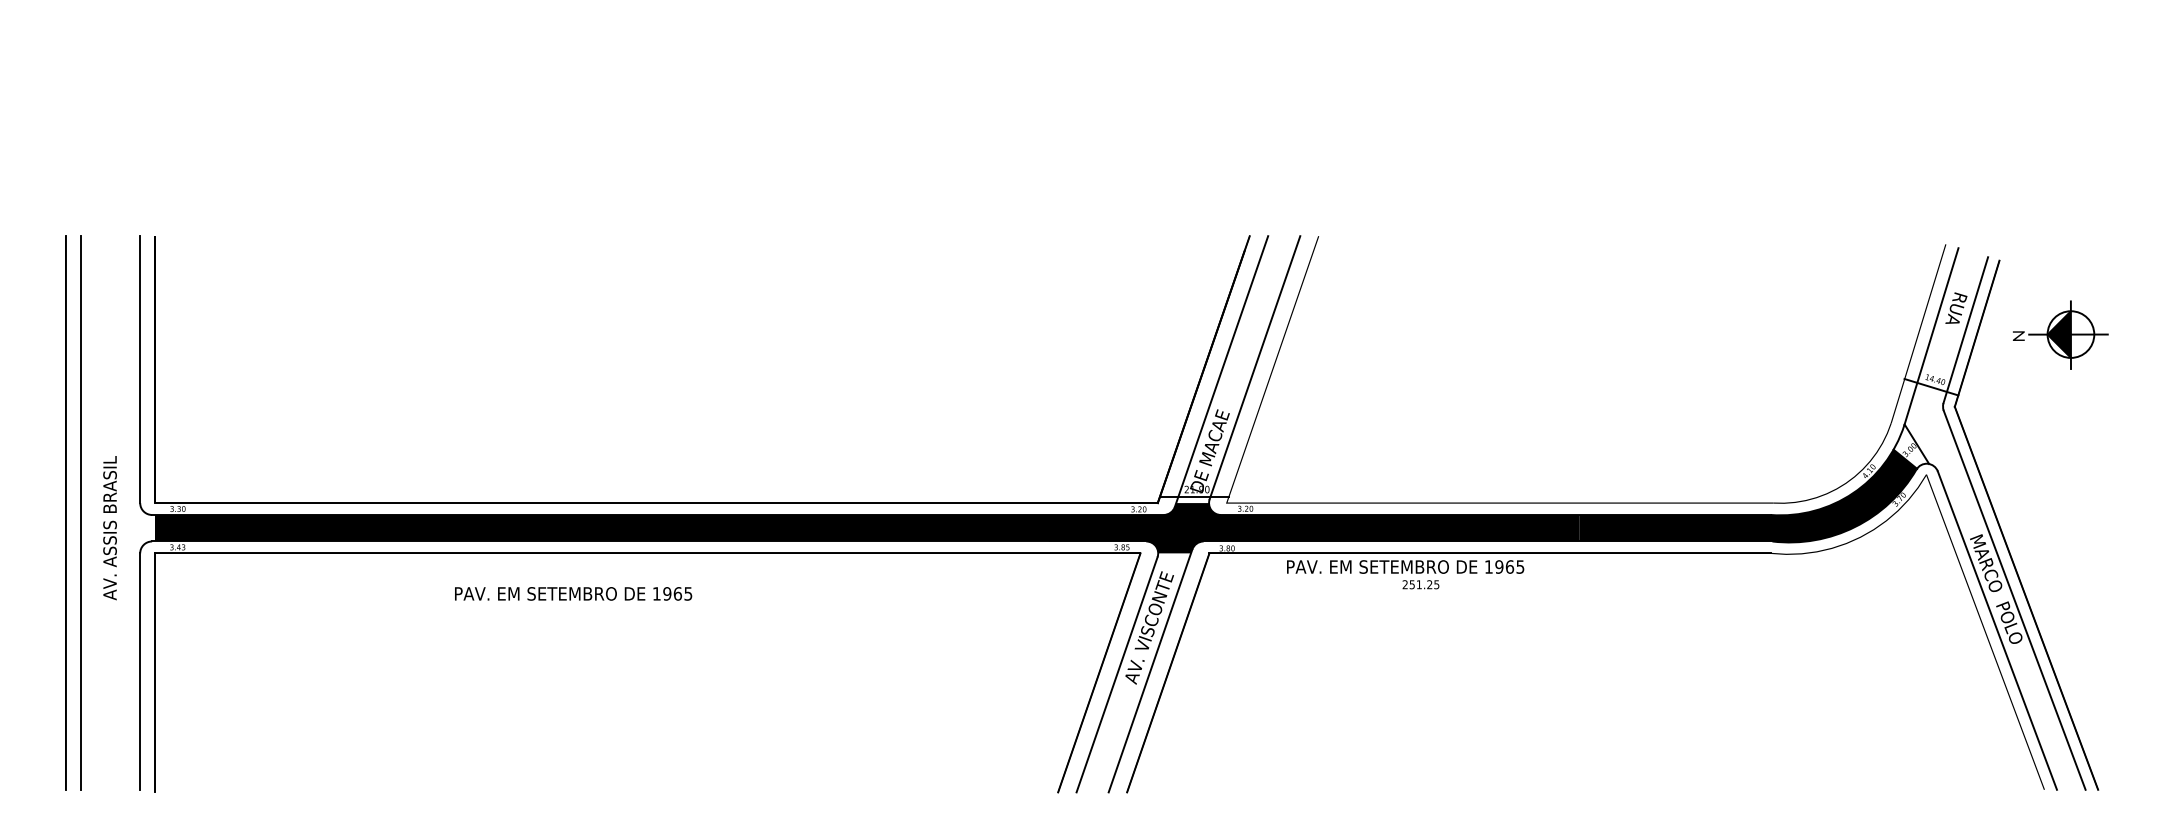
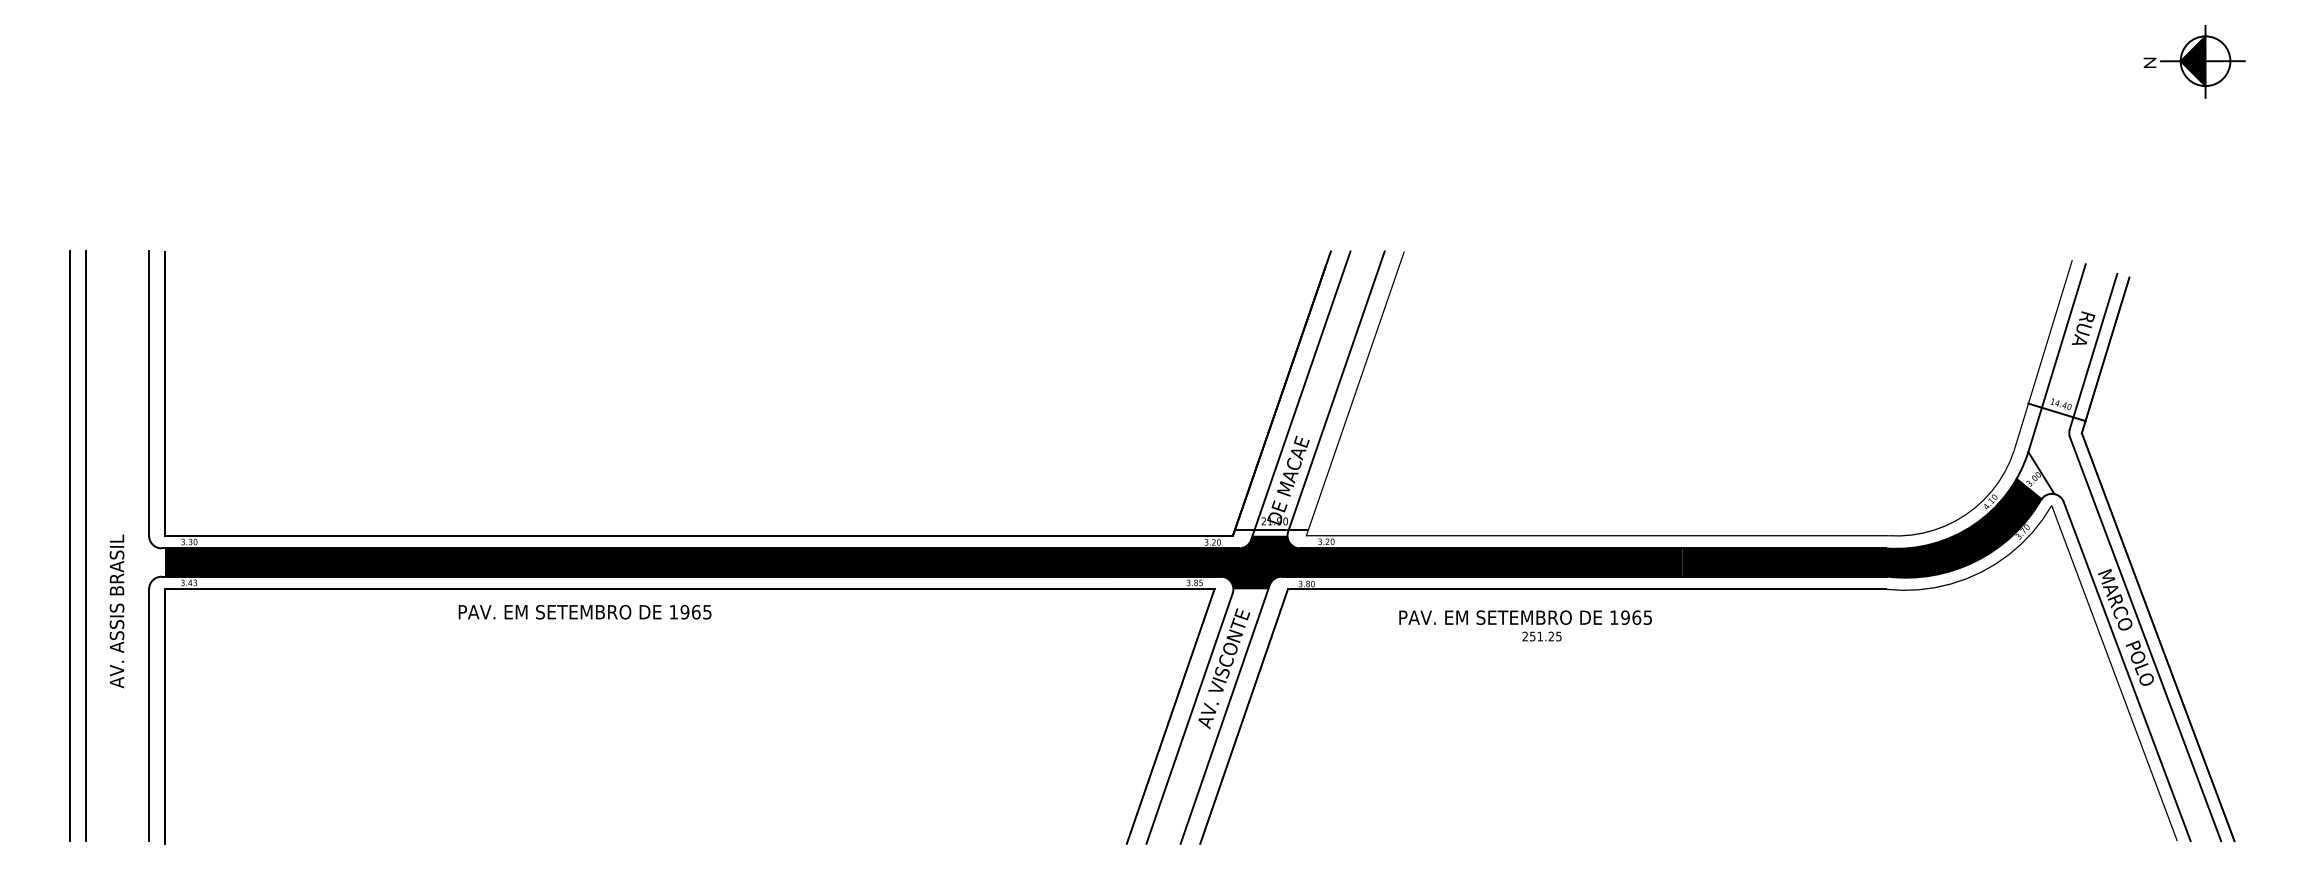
part: (2060, 334) -> (2194, 61), moved
text: (109, 528) -> (116, 611), moved
text: (1405, 574) -> (1525, 625), moved
text: (573, 593) -> (585, 611), moved

